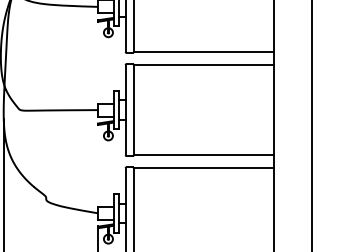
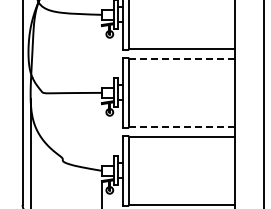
line: (203, 64) -> (181, 58), solid -> dashed
line: (203, 154) -> (181, 126), solid -> dashed

